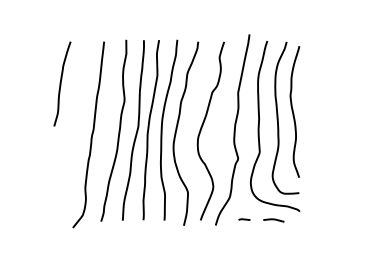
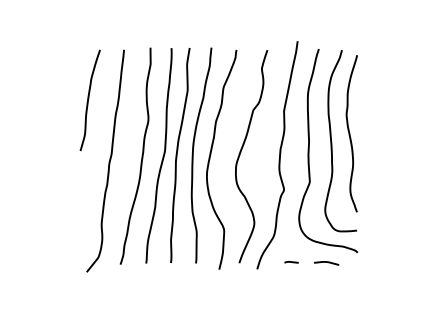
curve: (61, 83) -> (89, 99), moved

